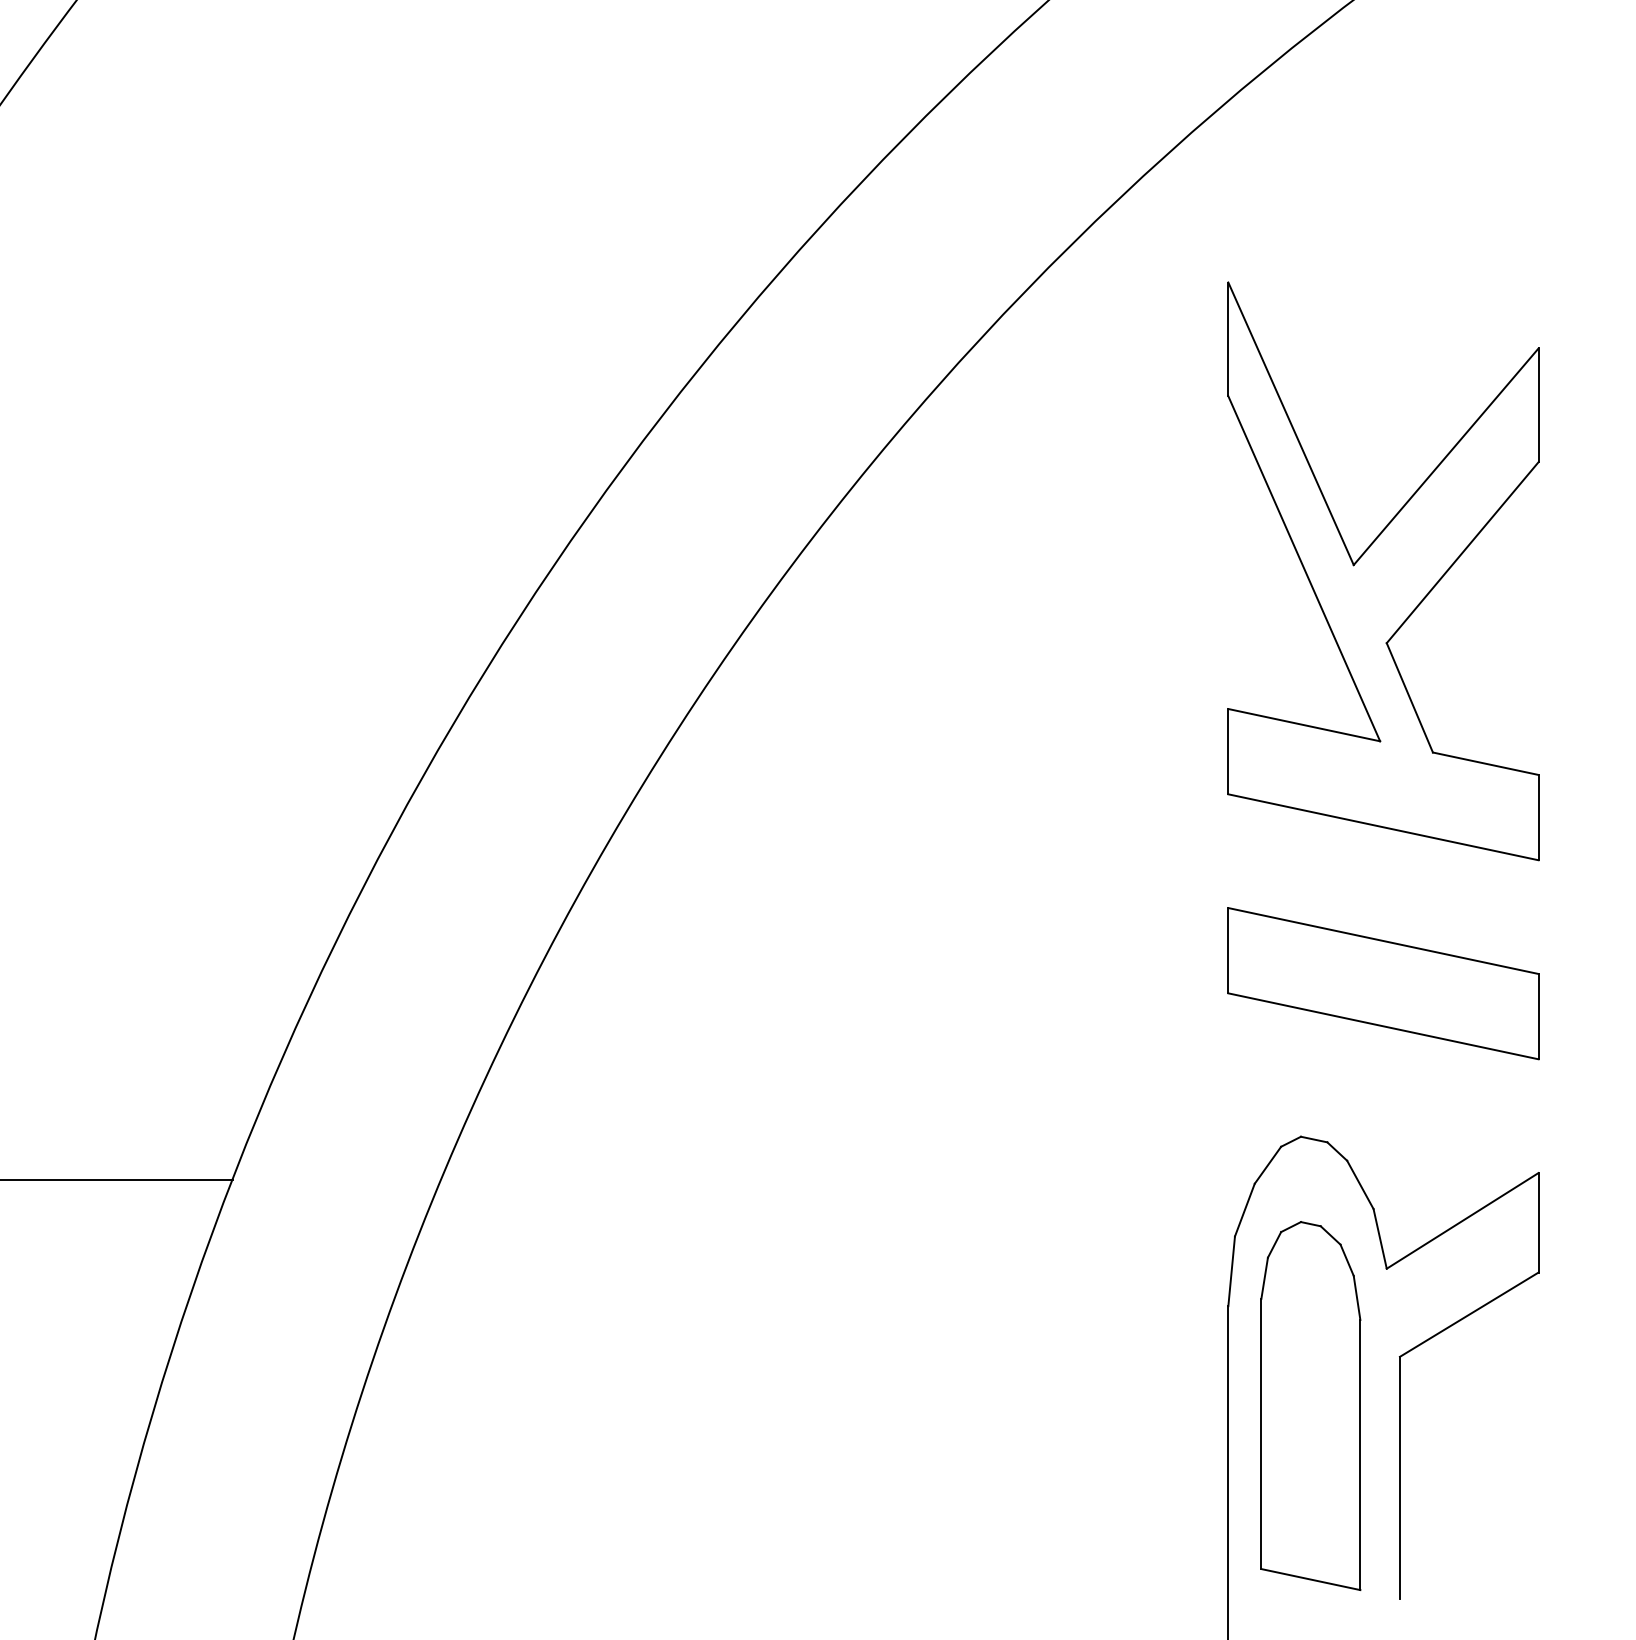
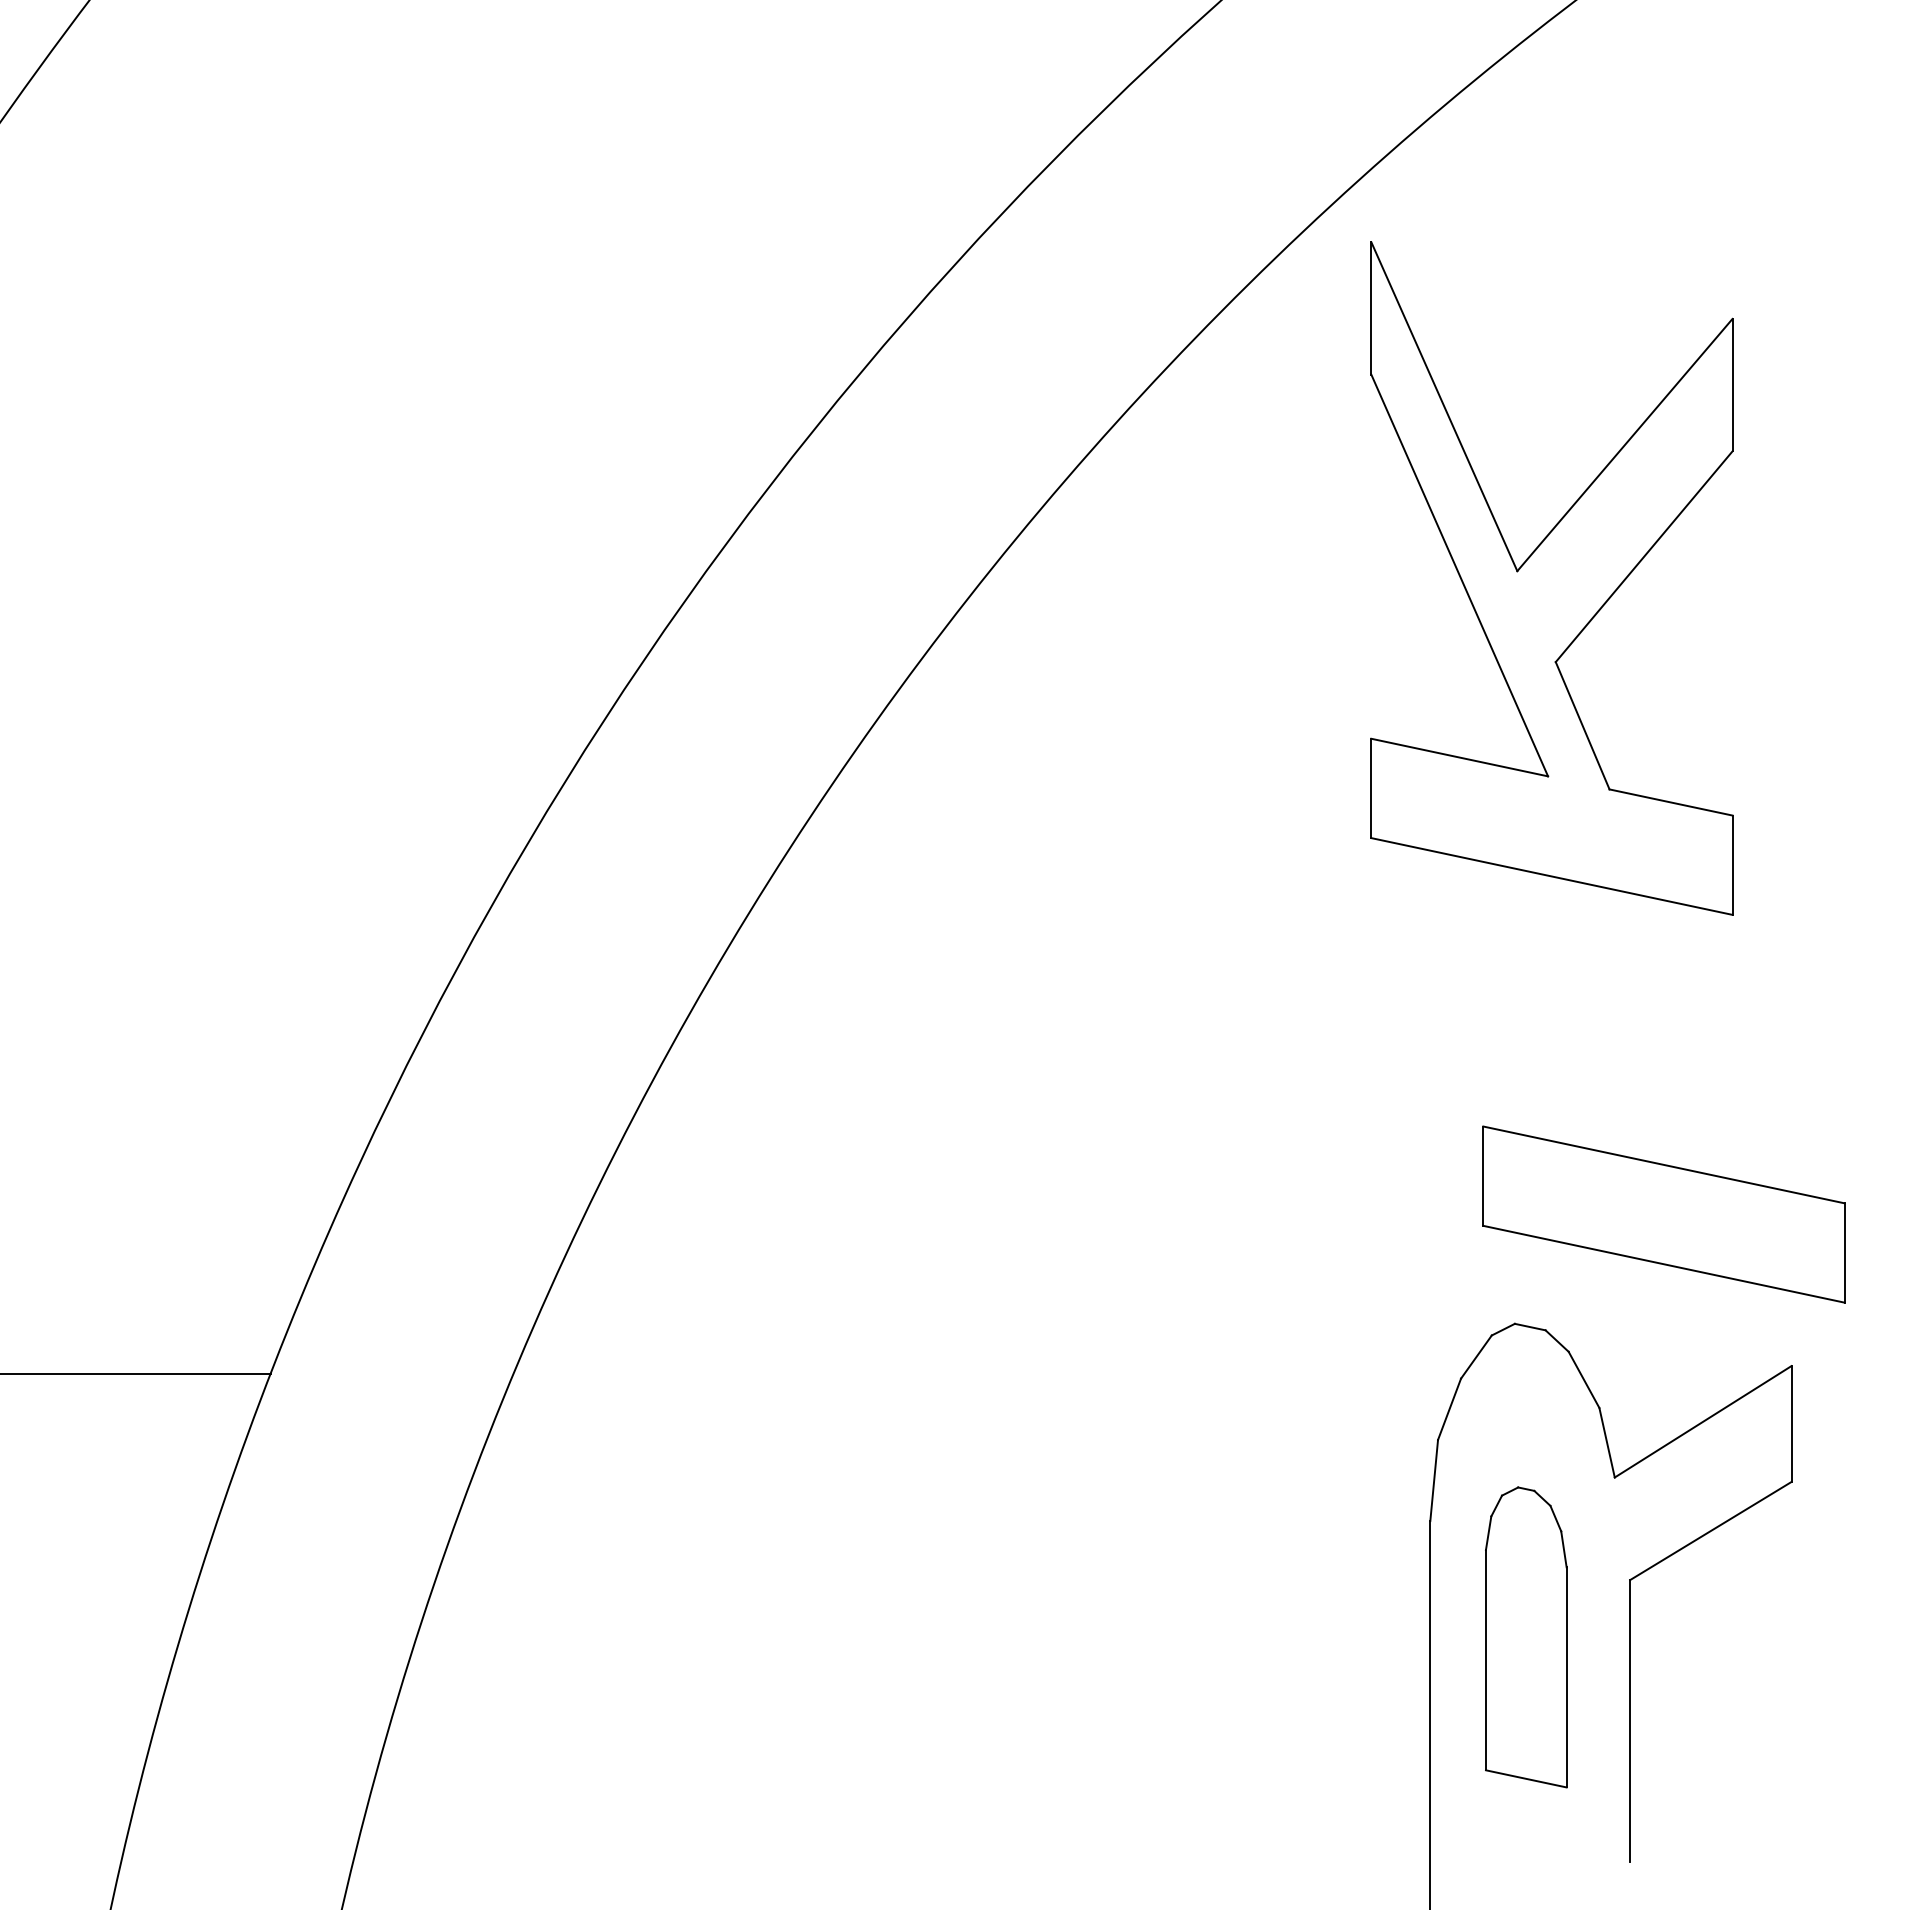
part: (1383, 571) -> (1551, 578), moved
part: (1383, 983) -> (1663, 1214), moved
part: (1310, 1406) -> (1525, 1637), size x0.7

